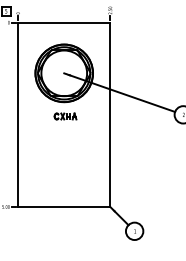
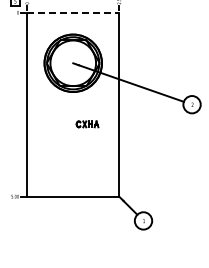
line: (64, 22) -> (73, 12), solid -> dashed
part: (65, 116) -> (87, 124), moved

